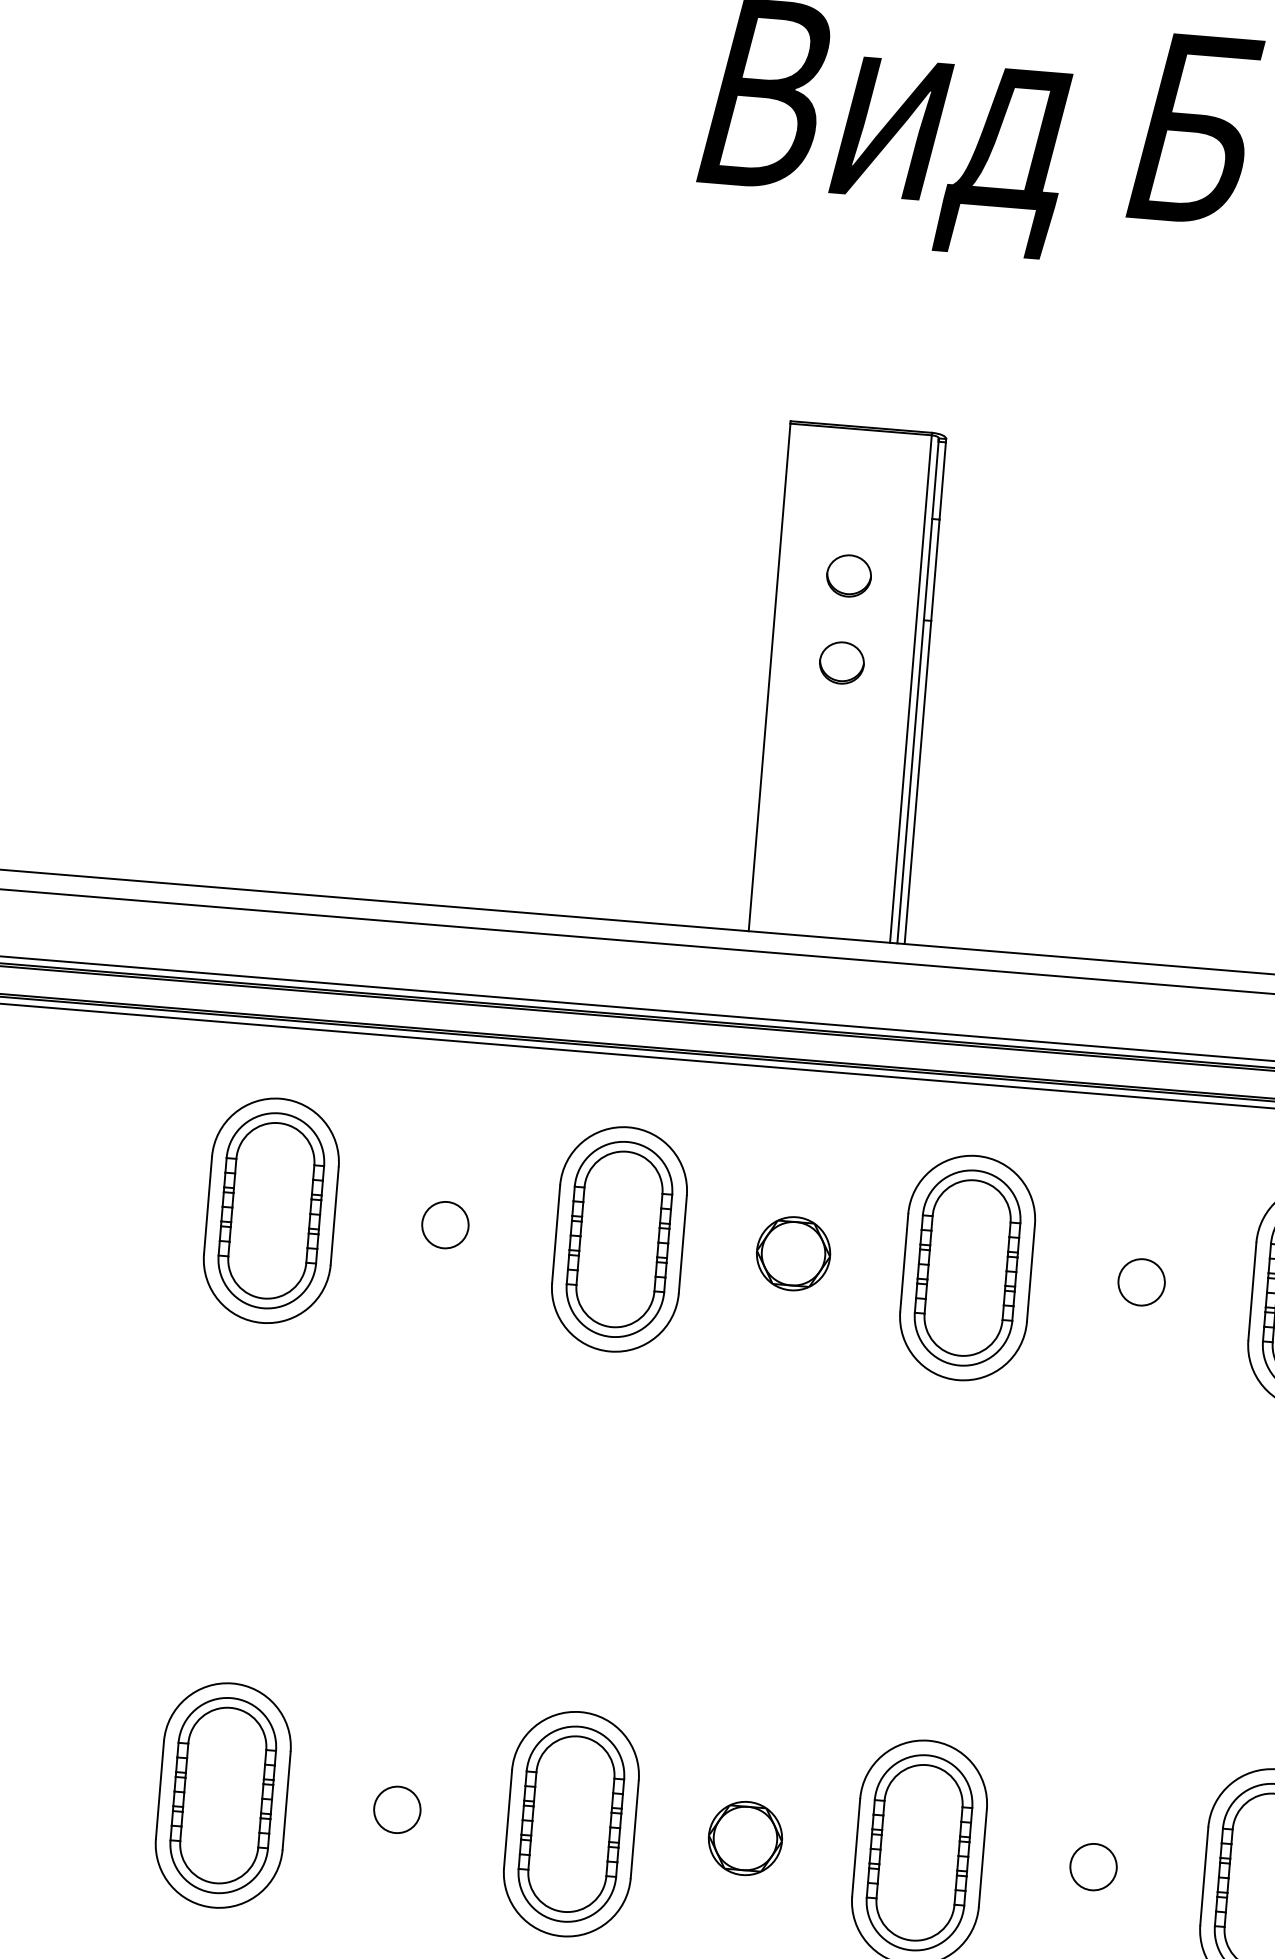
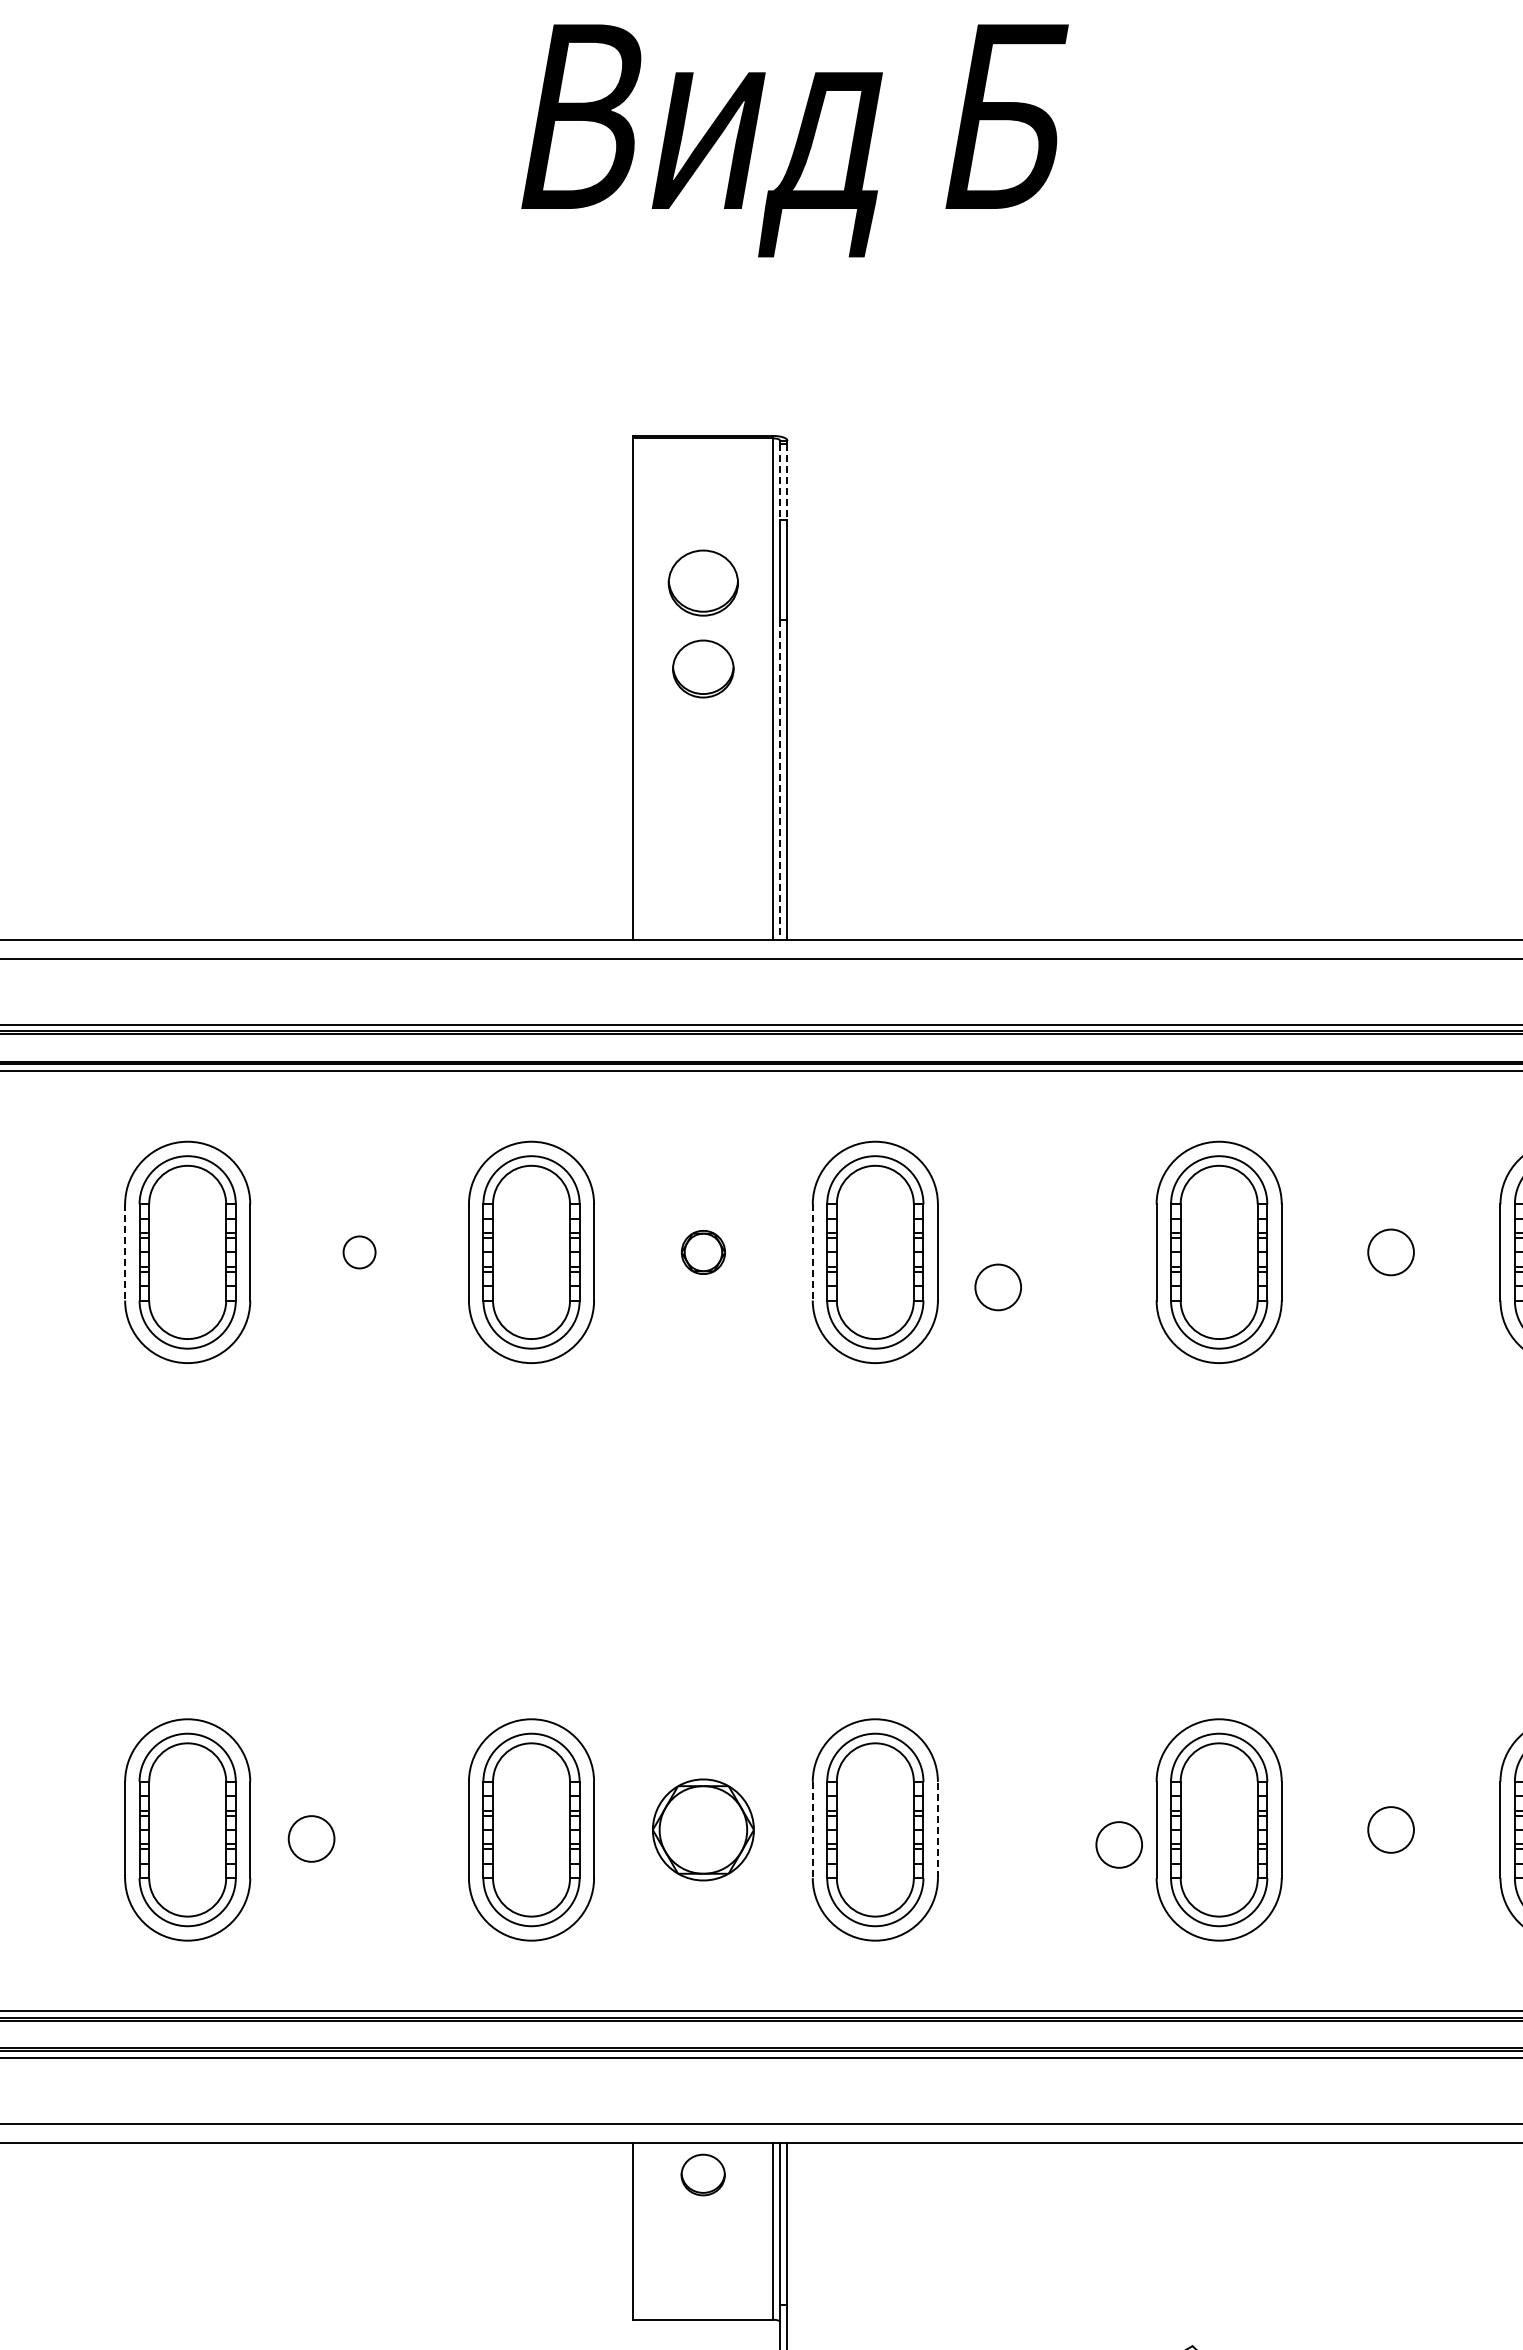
line: (935, 480) -> (780, 482), solid -> dashed
line: (942, 481) -> (787, 482), solid -> dashed
part: (848, 575) -> (702, 582), size x1.6
part: (841, 662) -> (702, 668), size x1.4
line: (910, 782) -> (780, 780), solid -> dashed
line: (208, 1205) -> (125, 1252), solid -> dashed
circle: (445, 1225) -> (359, 1252), size x0.7
part: (793, 1253) -> (703, 1252), size x0.6
line: (903, 1262) -> (812, 1252), solid -> dashed
circle: (1140, 1282) -> (997, 1287), moved
circle: (397, 1809) -> (311, 1838), moved
part: (745, 1838) -> (703, 1829), size x1.4
line: (855, 1848) -> (812, 1830), solid -> dashed
line: (982, 1857) -> (937, 1829), solid -> dashed
circle: (1092, 1866) -> (1118, 1844), moved

